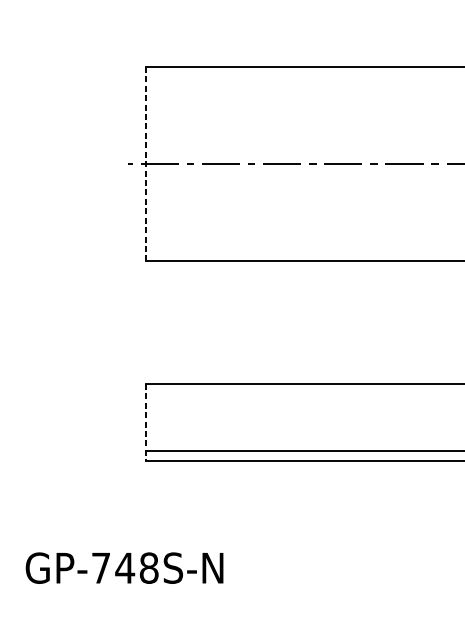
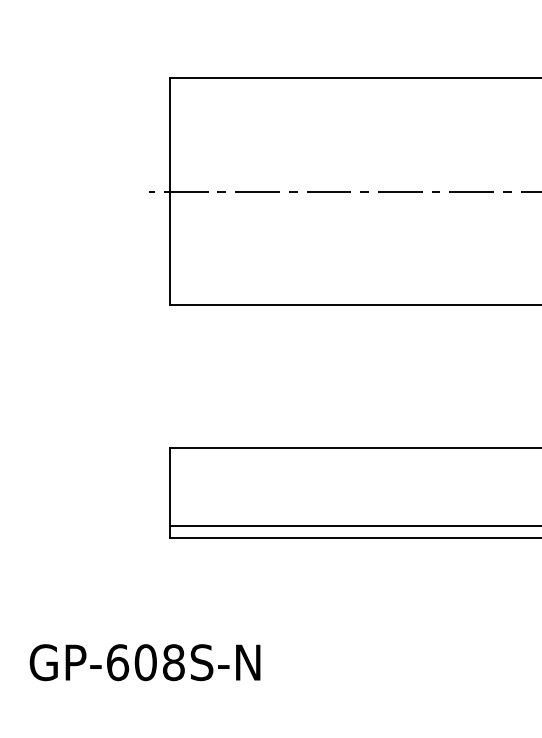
line: (146, 164) -> (170, 191), dashed -> solid
line: (146, 423) -> (170, 493), dashed -> solid
text: (113, 568) -> (132, 662), GP-748S-N -> GP-608S-N

